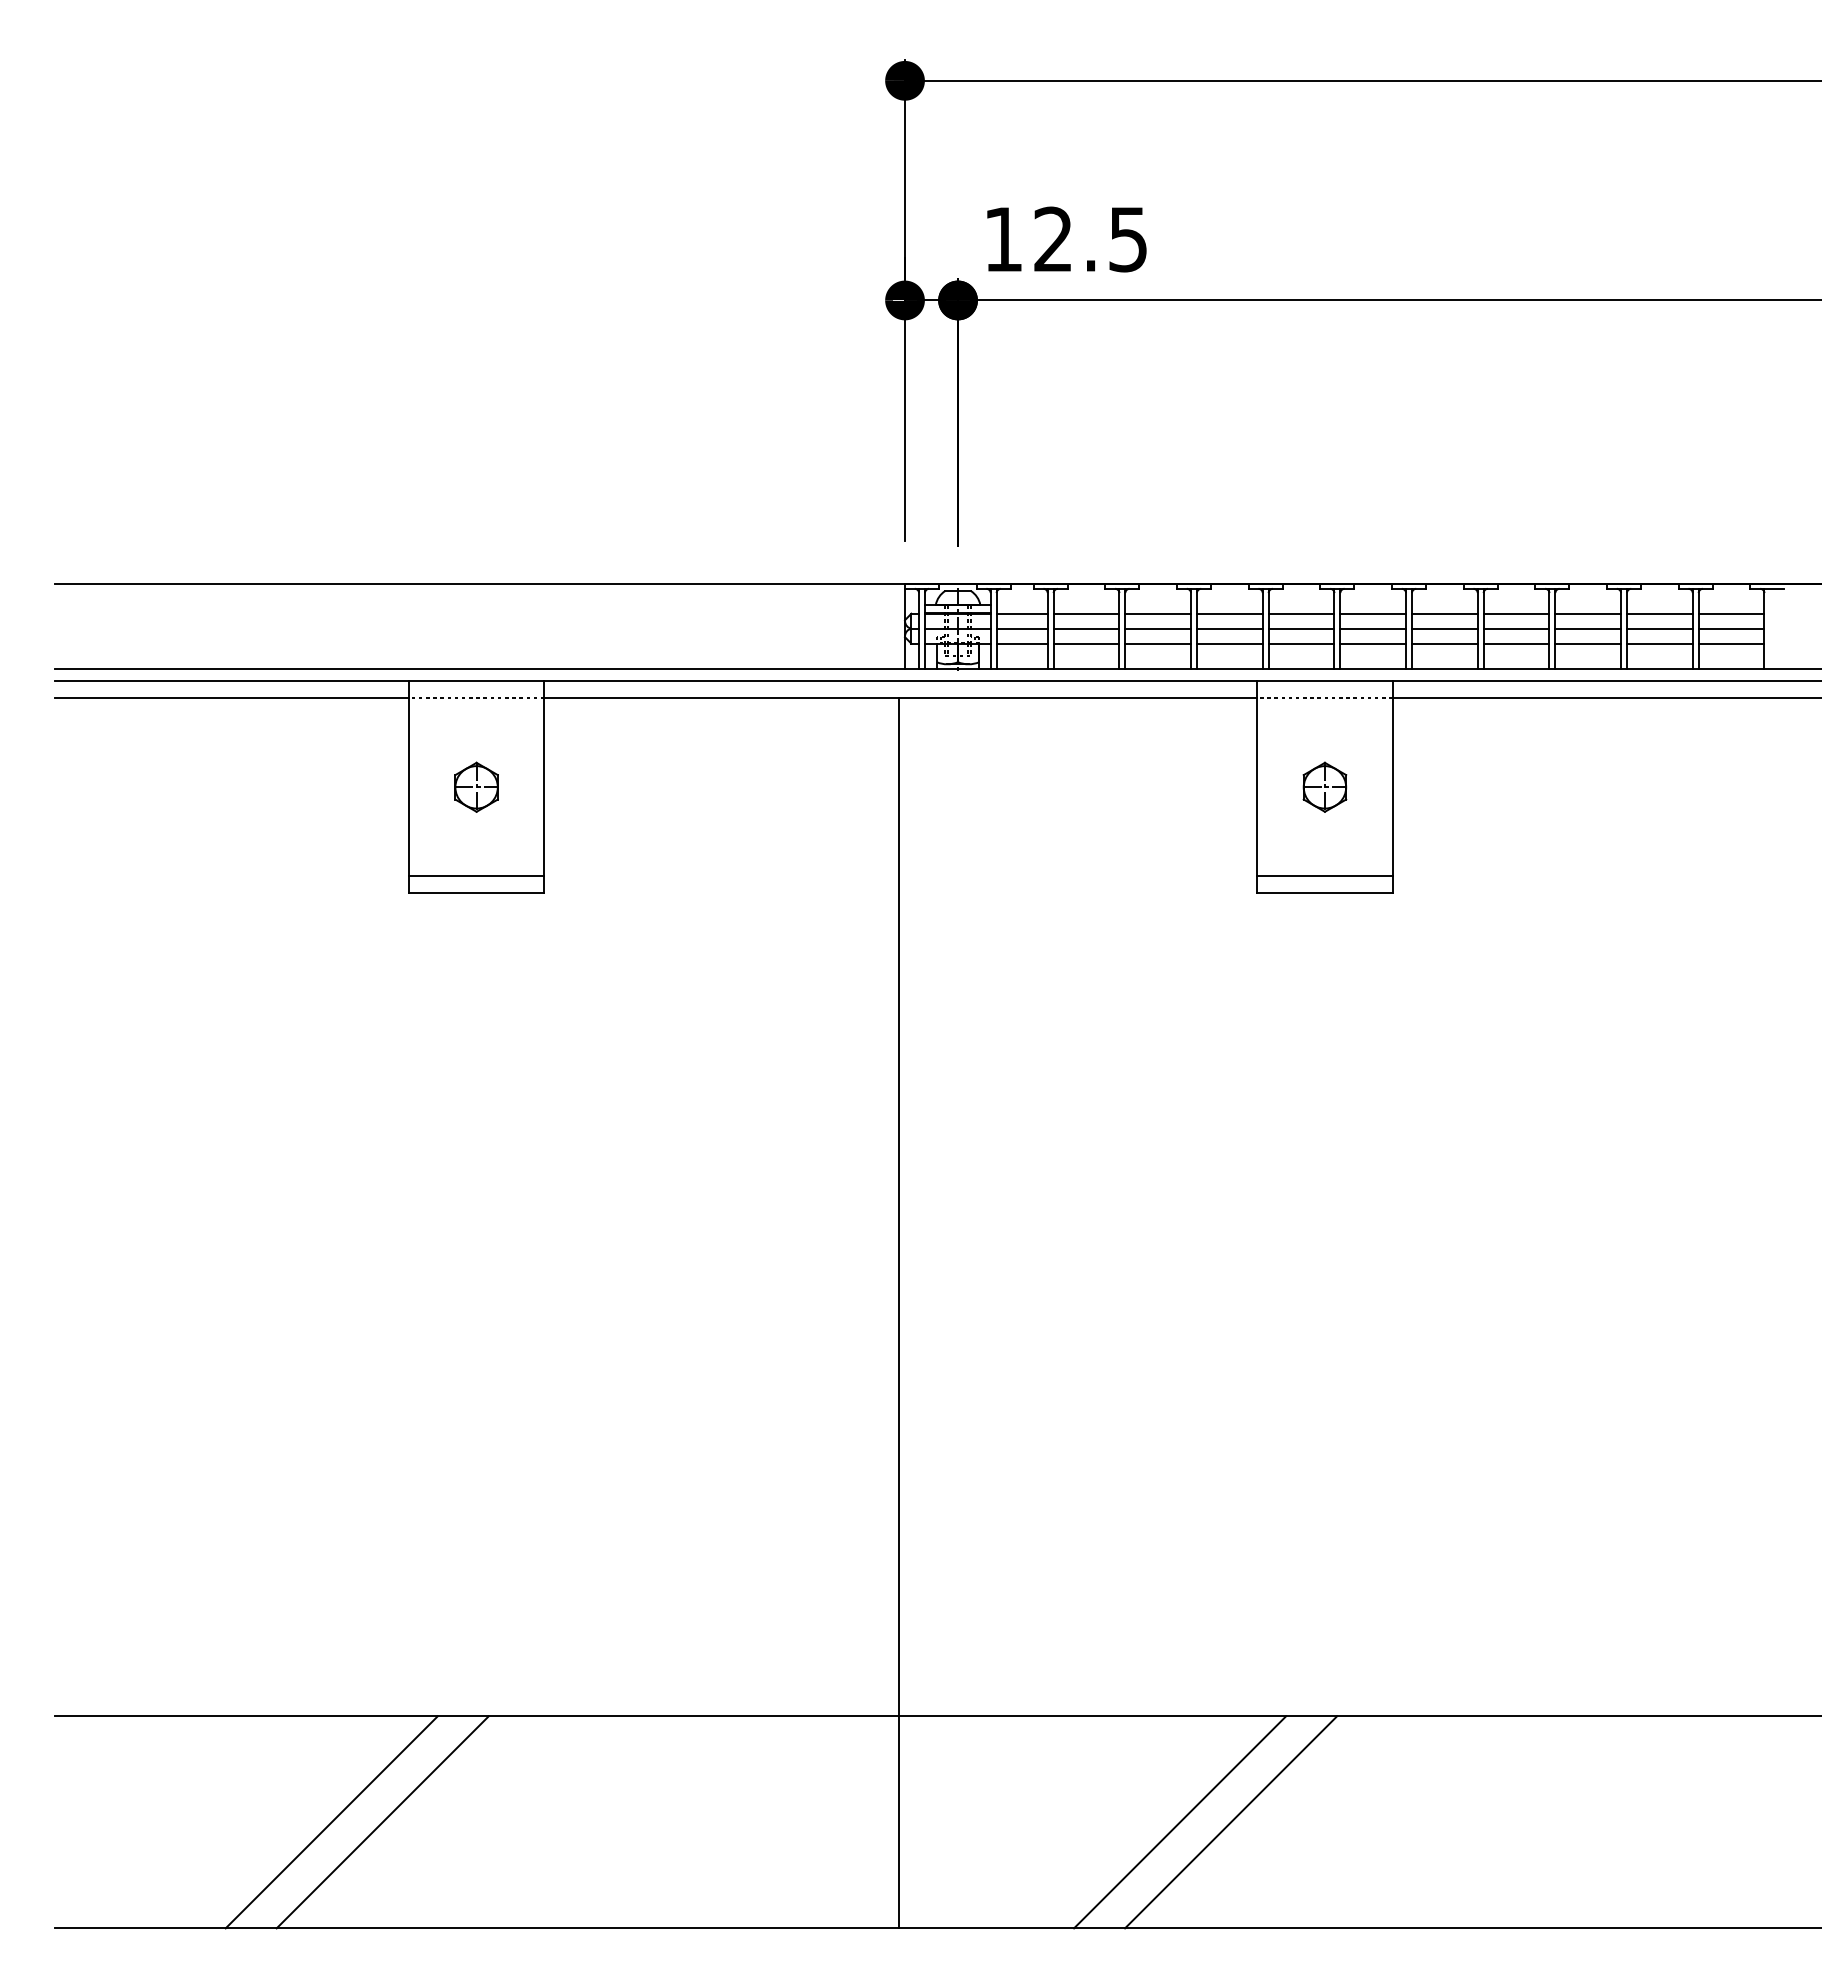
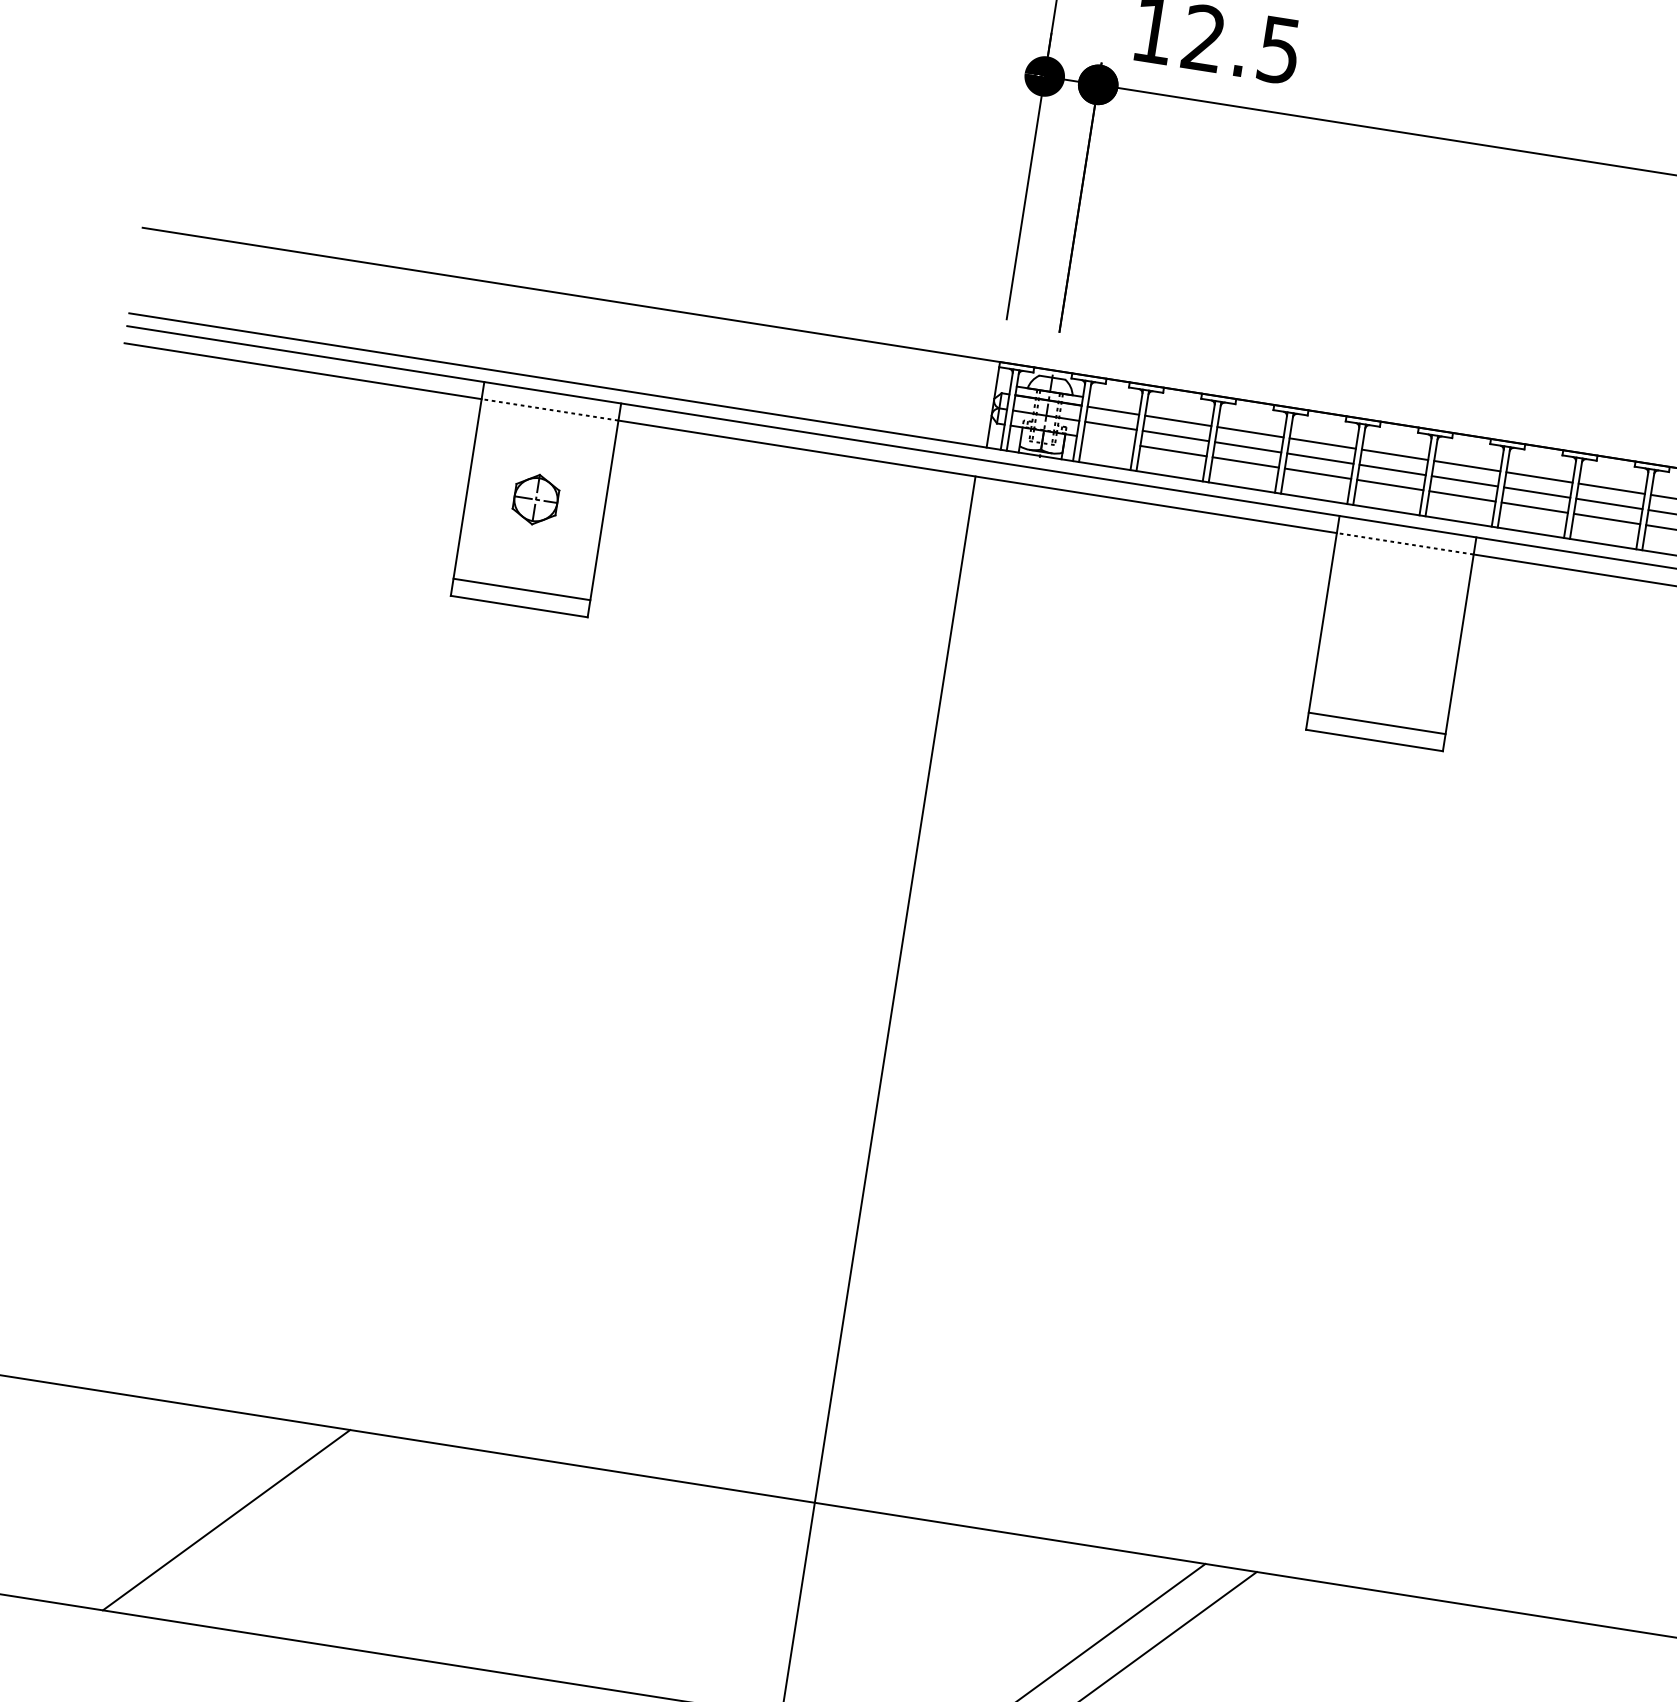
line: (1021, 643) -> (1108, 440), removed
part: (1324, 786) -> (1390, 632), removed
line: (382, 1822) -> (277, 1528), removed

